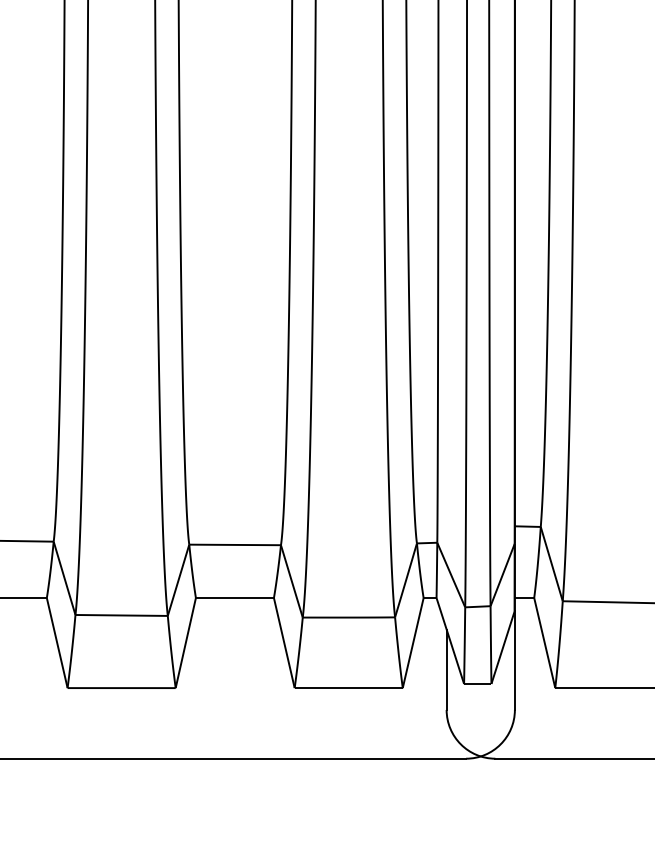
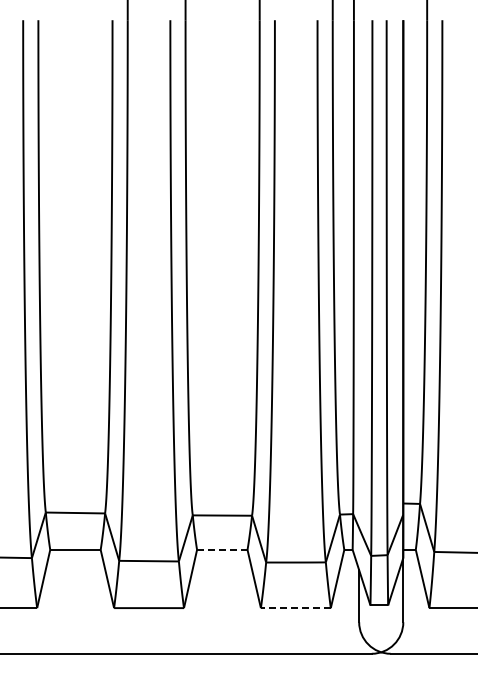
line: (233, 597) -> (221, 549), solid -> dashed
line: (348, 688) -> (295, 608), solid -> dashed

